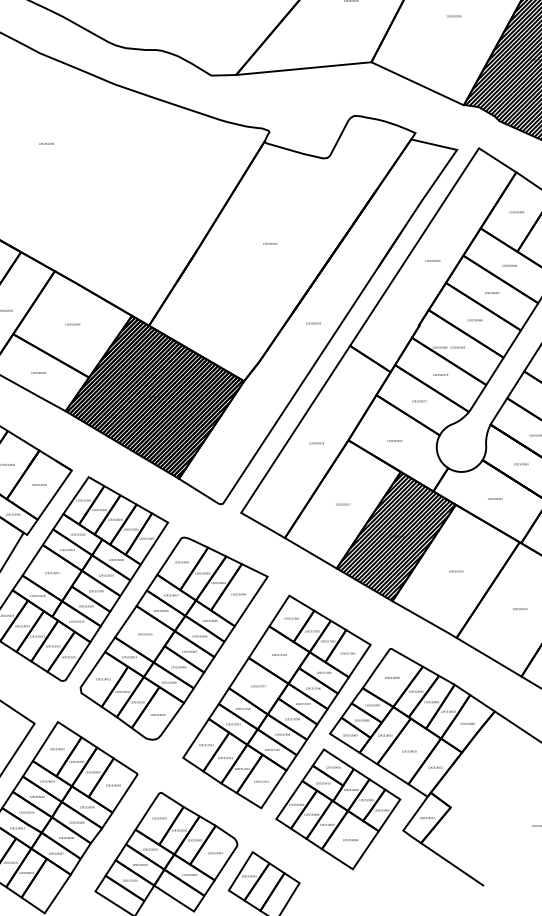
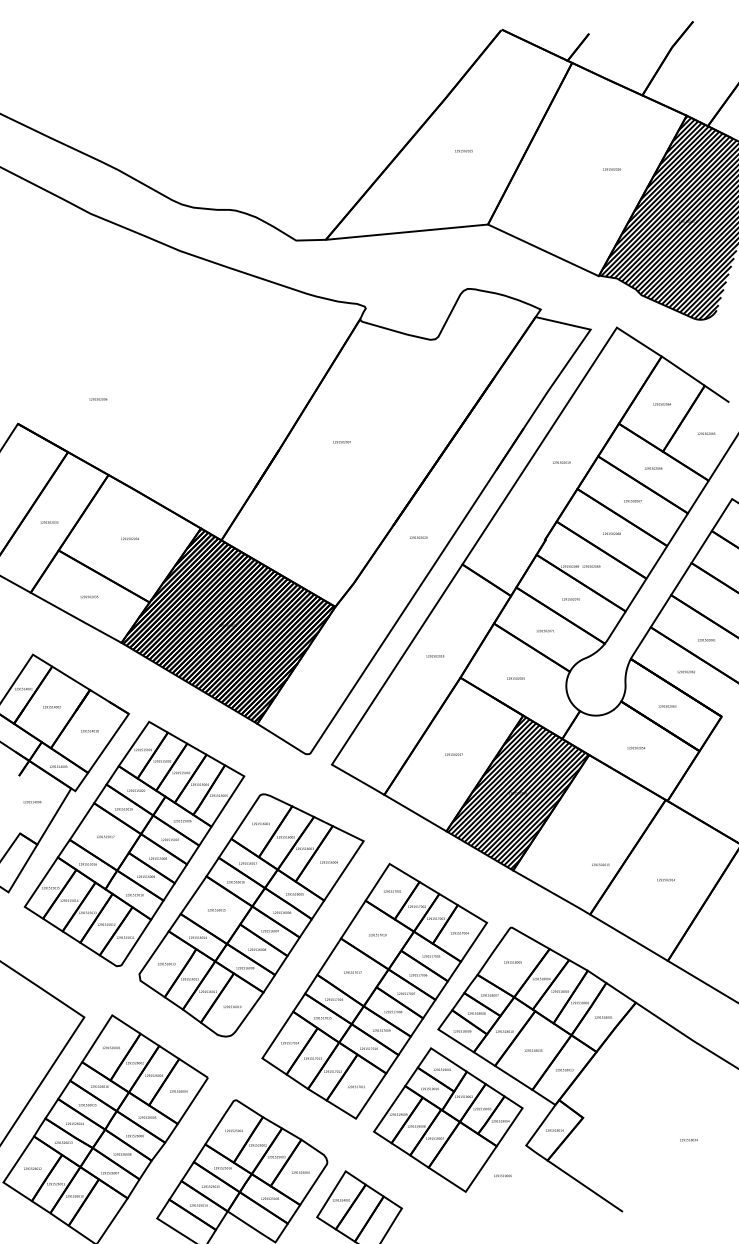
text: (453, 16) -> (611, 169), moved
text: (46, 143) -> (98, 399), moved
text: (270, 244) -> (341, 442), moved
text: (316, 443) -> (435, 656), moved
text: (456, 571) -> (600, 864), moved
text: (350, 839) -> (502, 1175), moved

